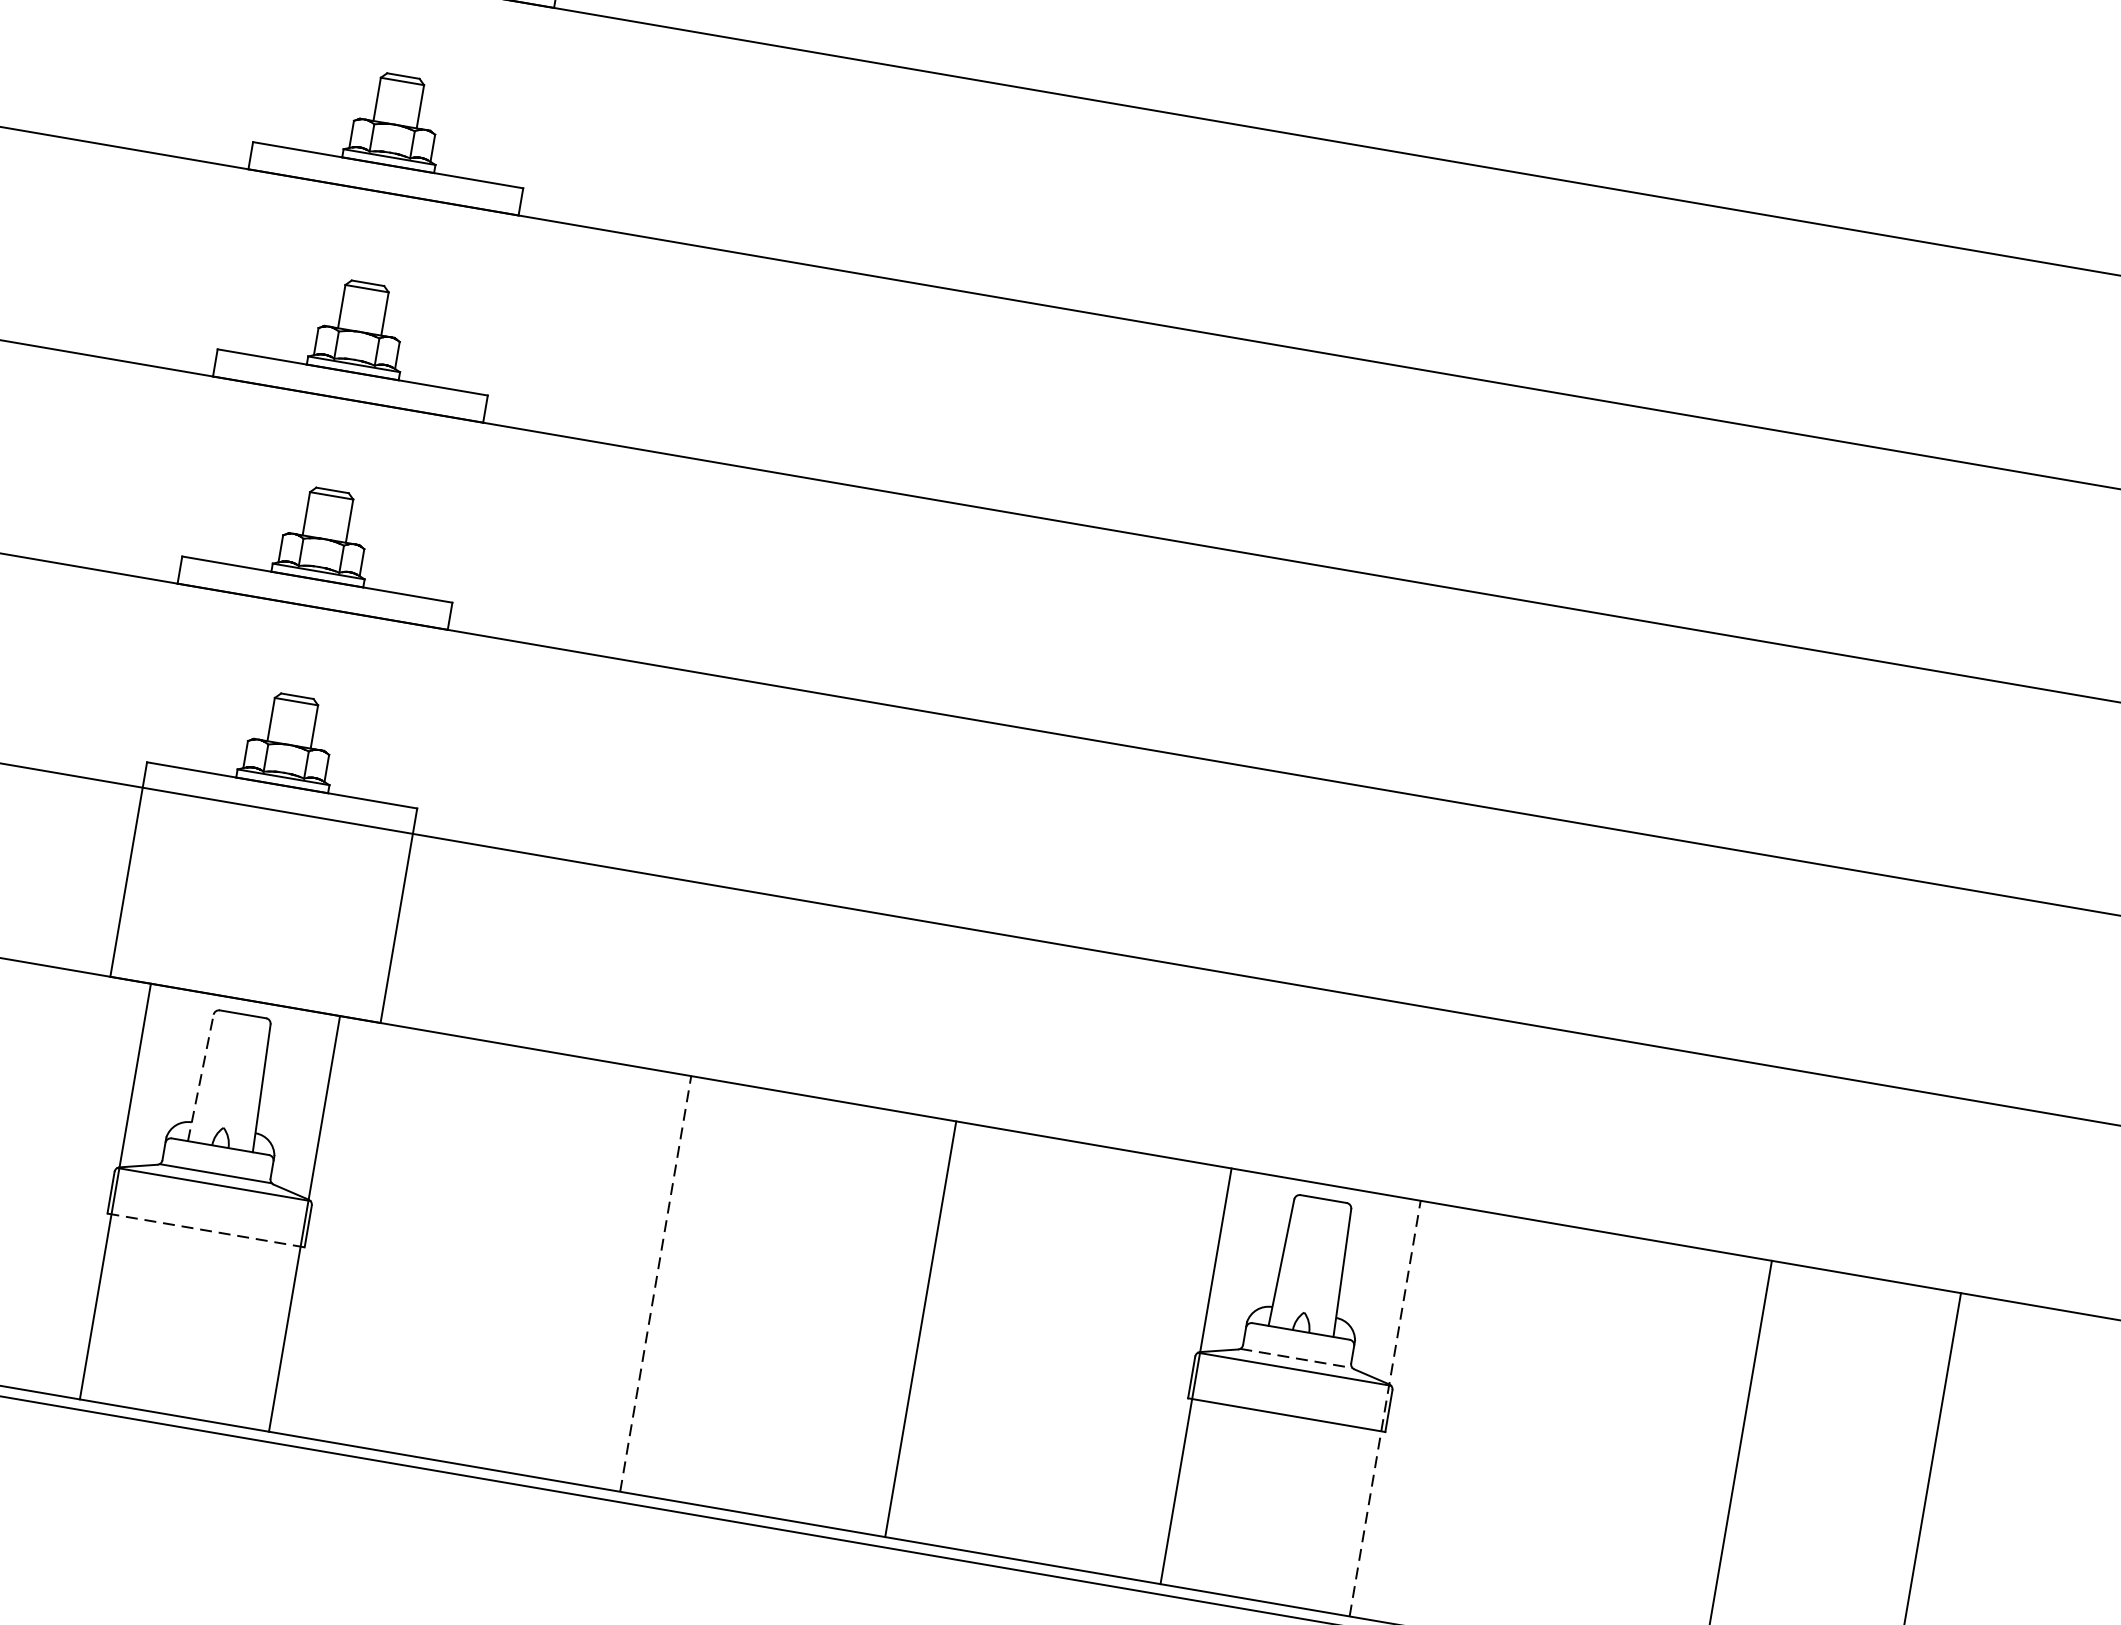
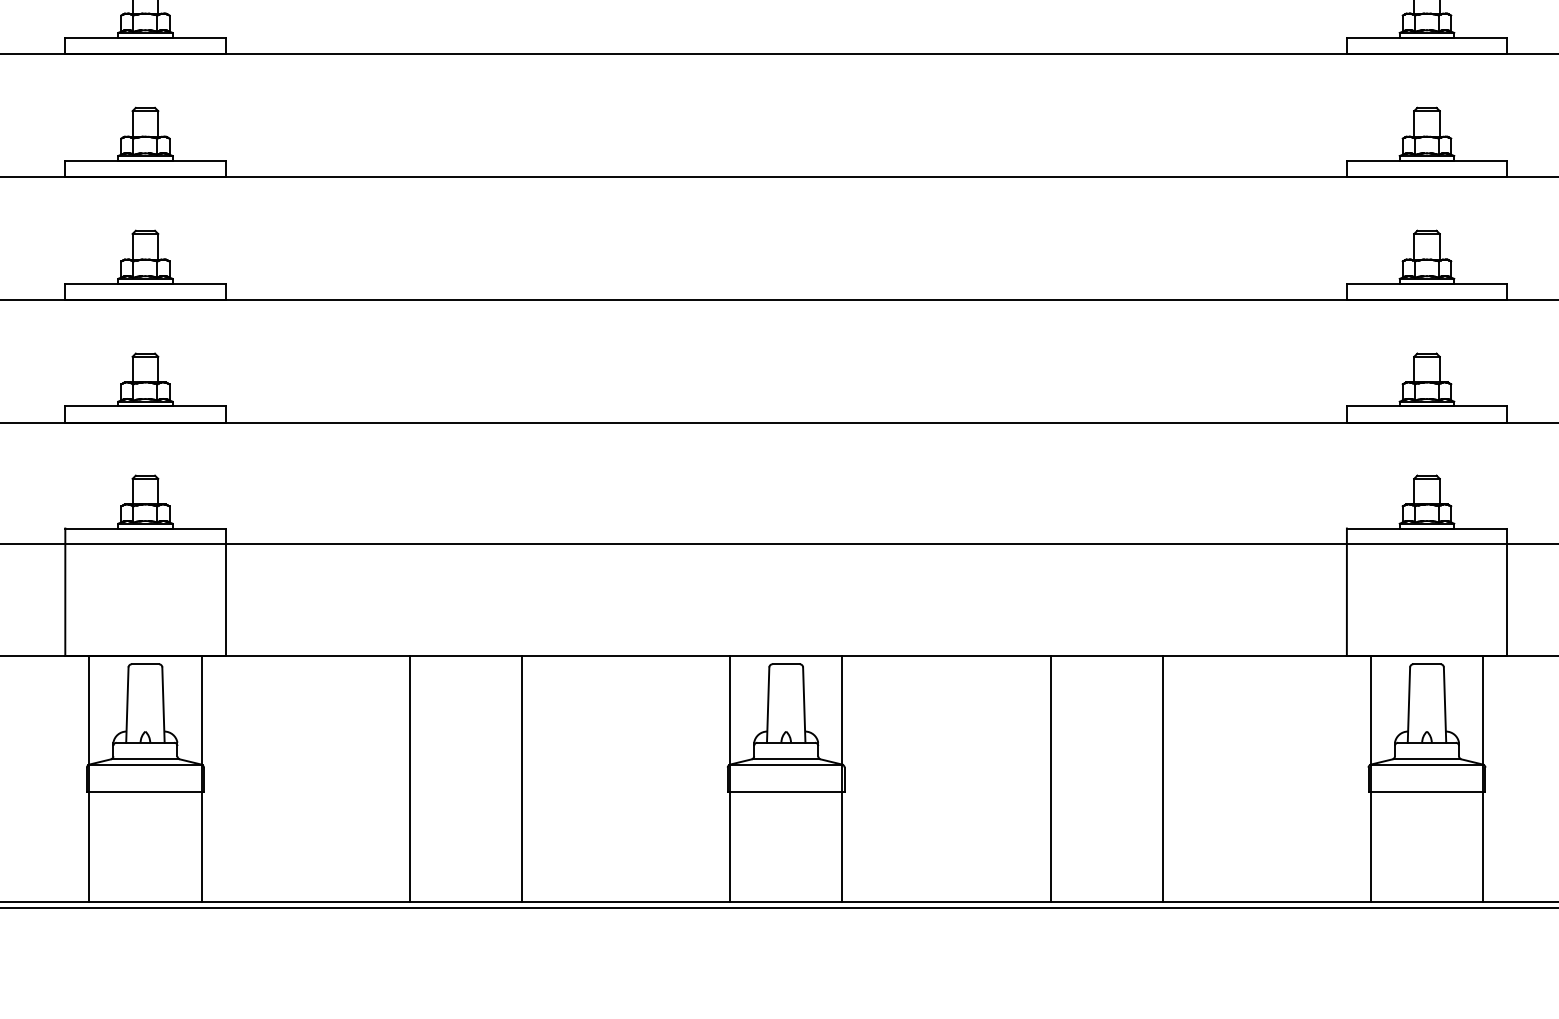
line: (200, 1078) -> (127, 705), dashed -> solid
line: (204, 1230) -> (144, 792), dashed -> solid
line: (655, 1283) -> (409, 778), dashed -> solid
line: (920, 1328) -> (521, 778), moved
line: (1296, 1358) -> (786, 758), dashed -> solid
line: (1385, 1407) -> (842, 778), dashed -> solid

